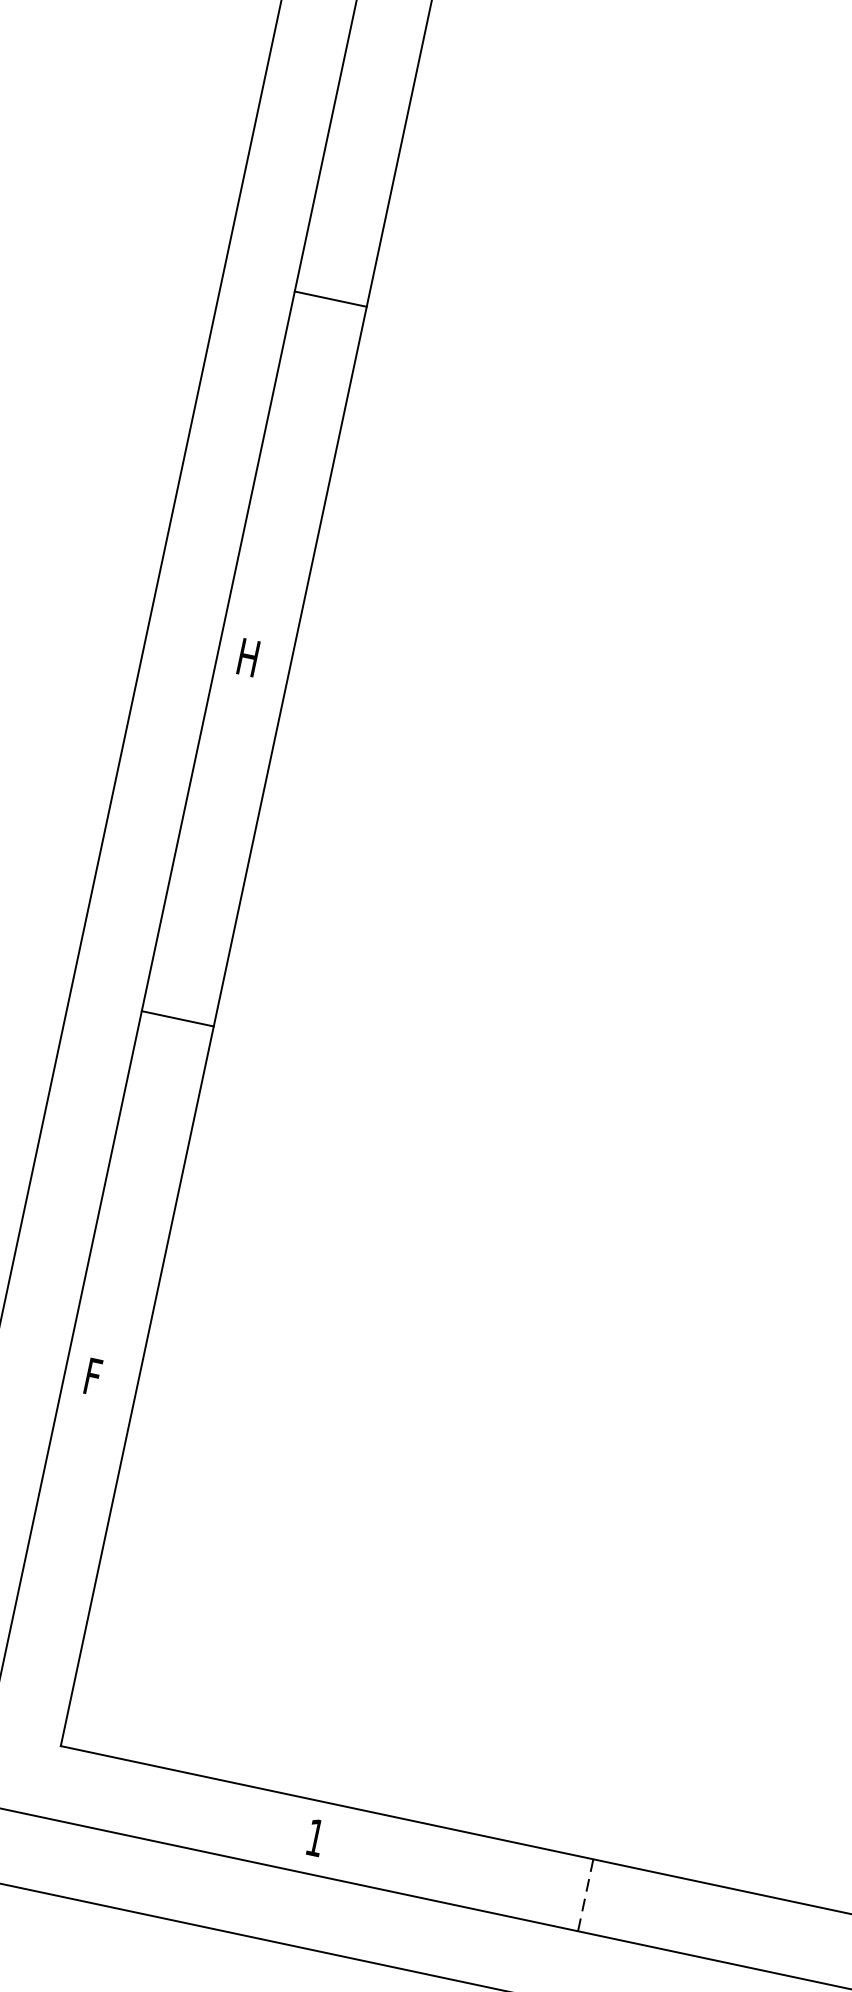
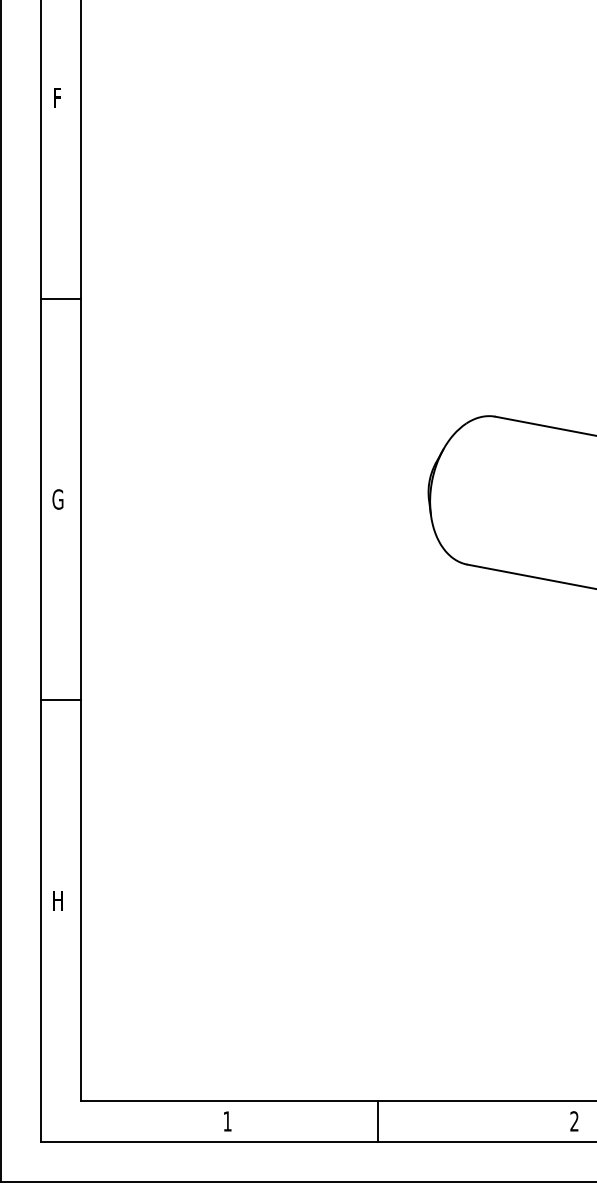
text: (247, 657) -> (57, 499), H -> G
text: (96, 1377) -> (58, 900), F -> H
line: (586, 1895) -> (378, 1121), dashed -> solid

